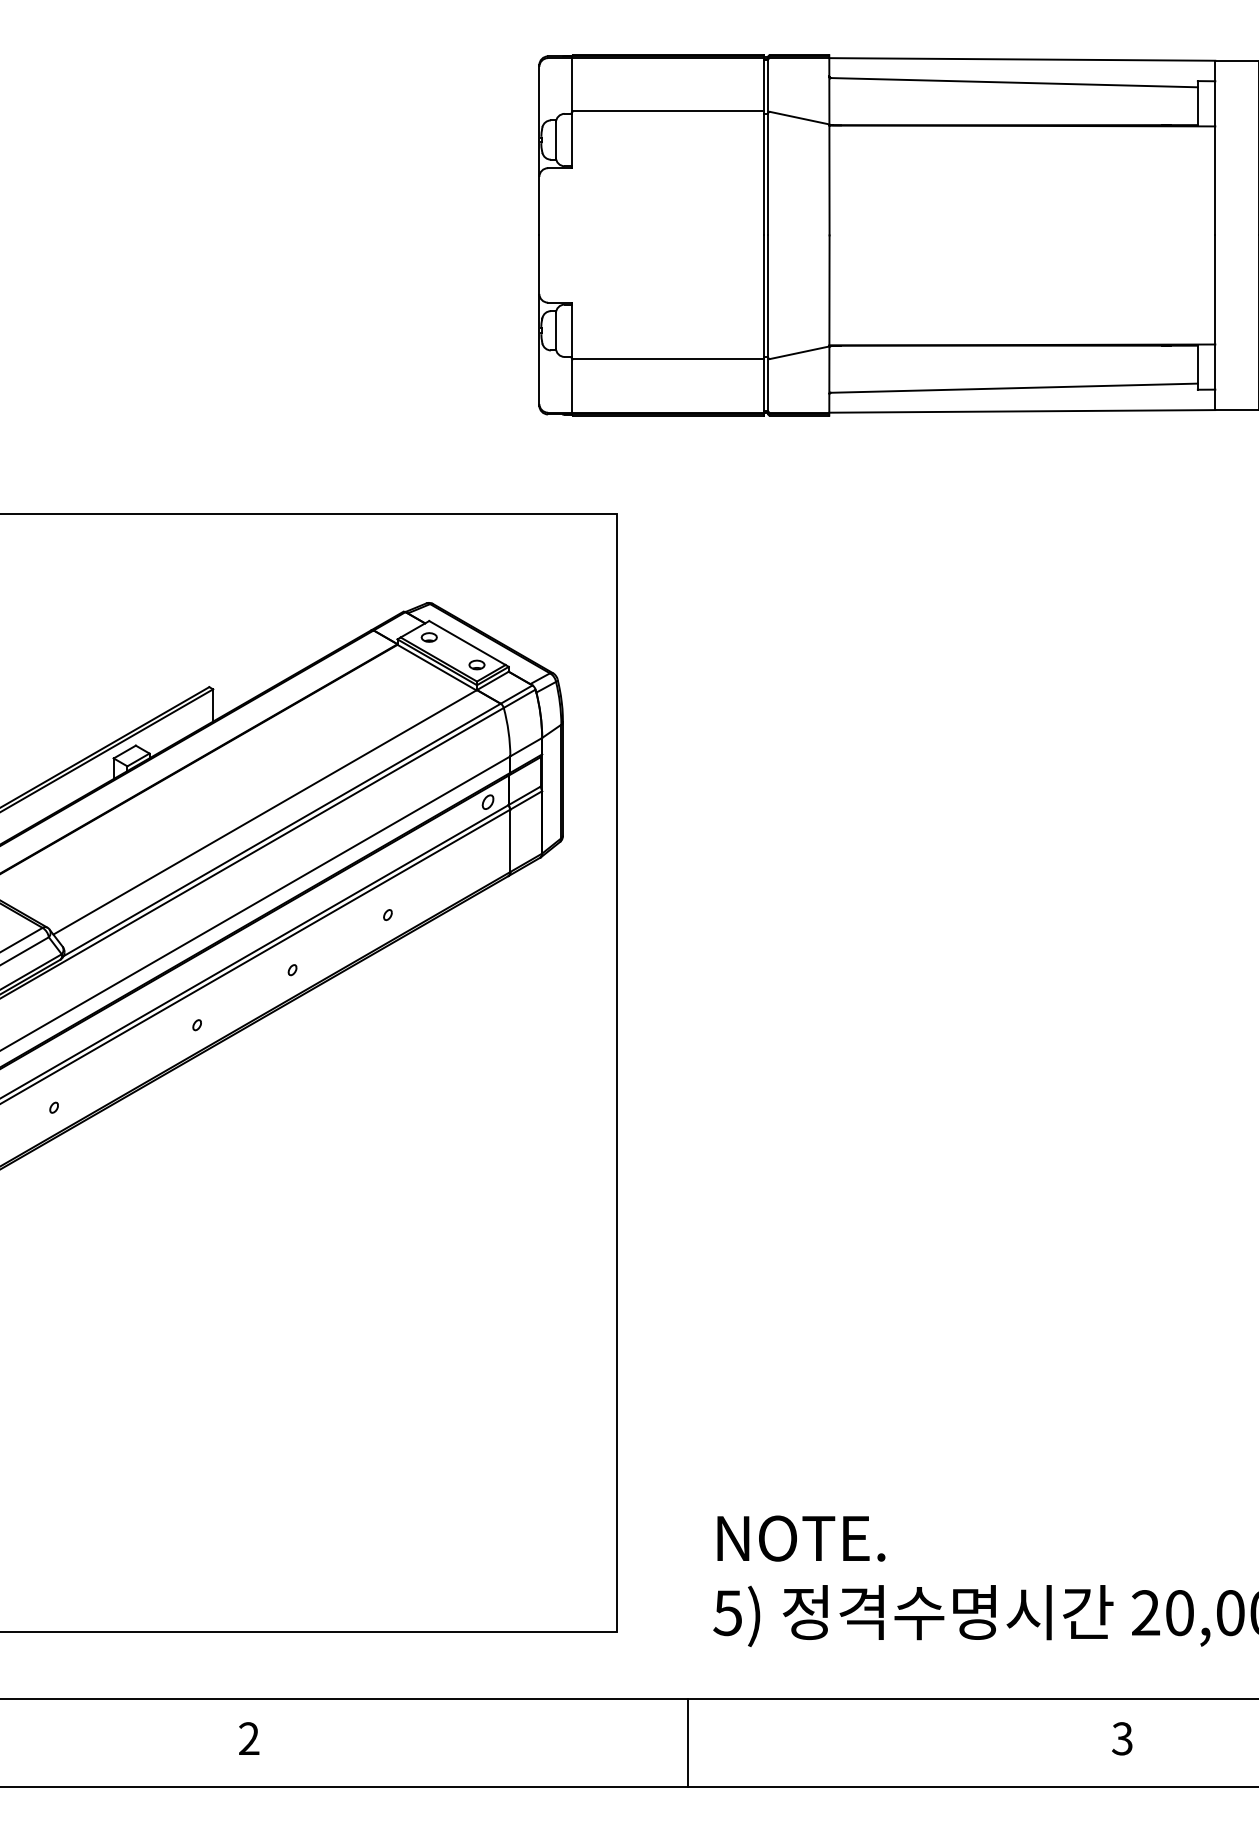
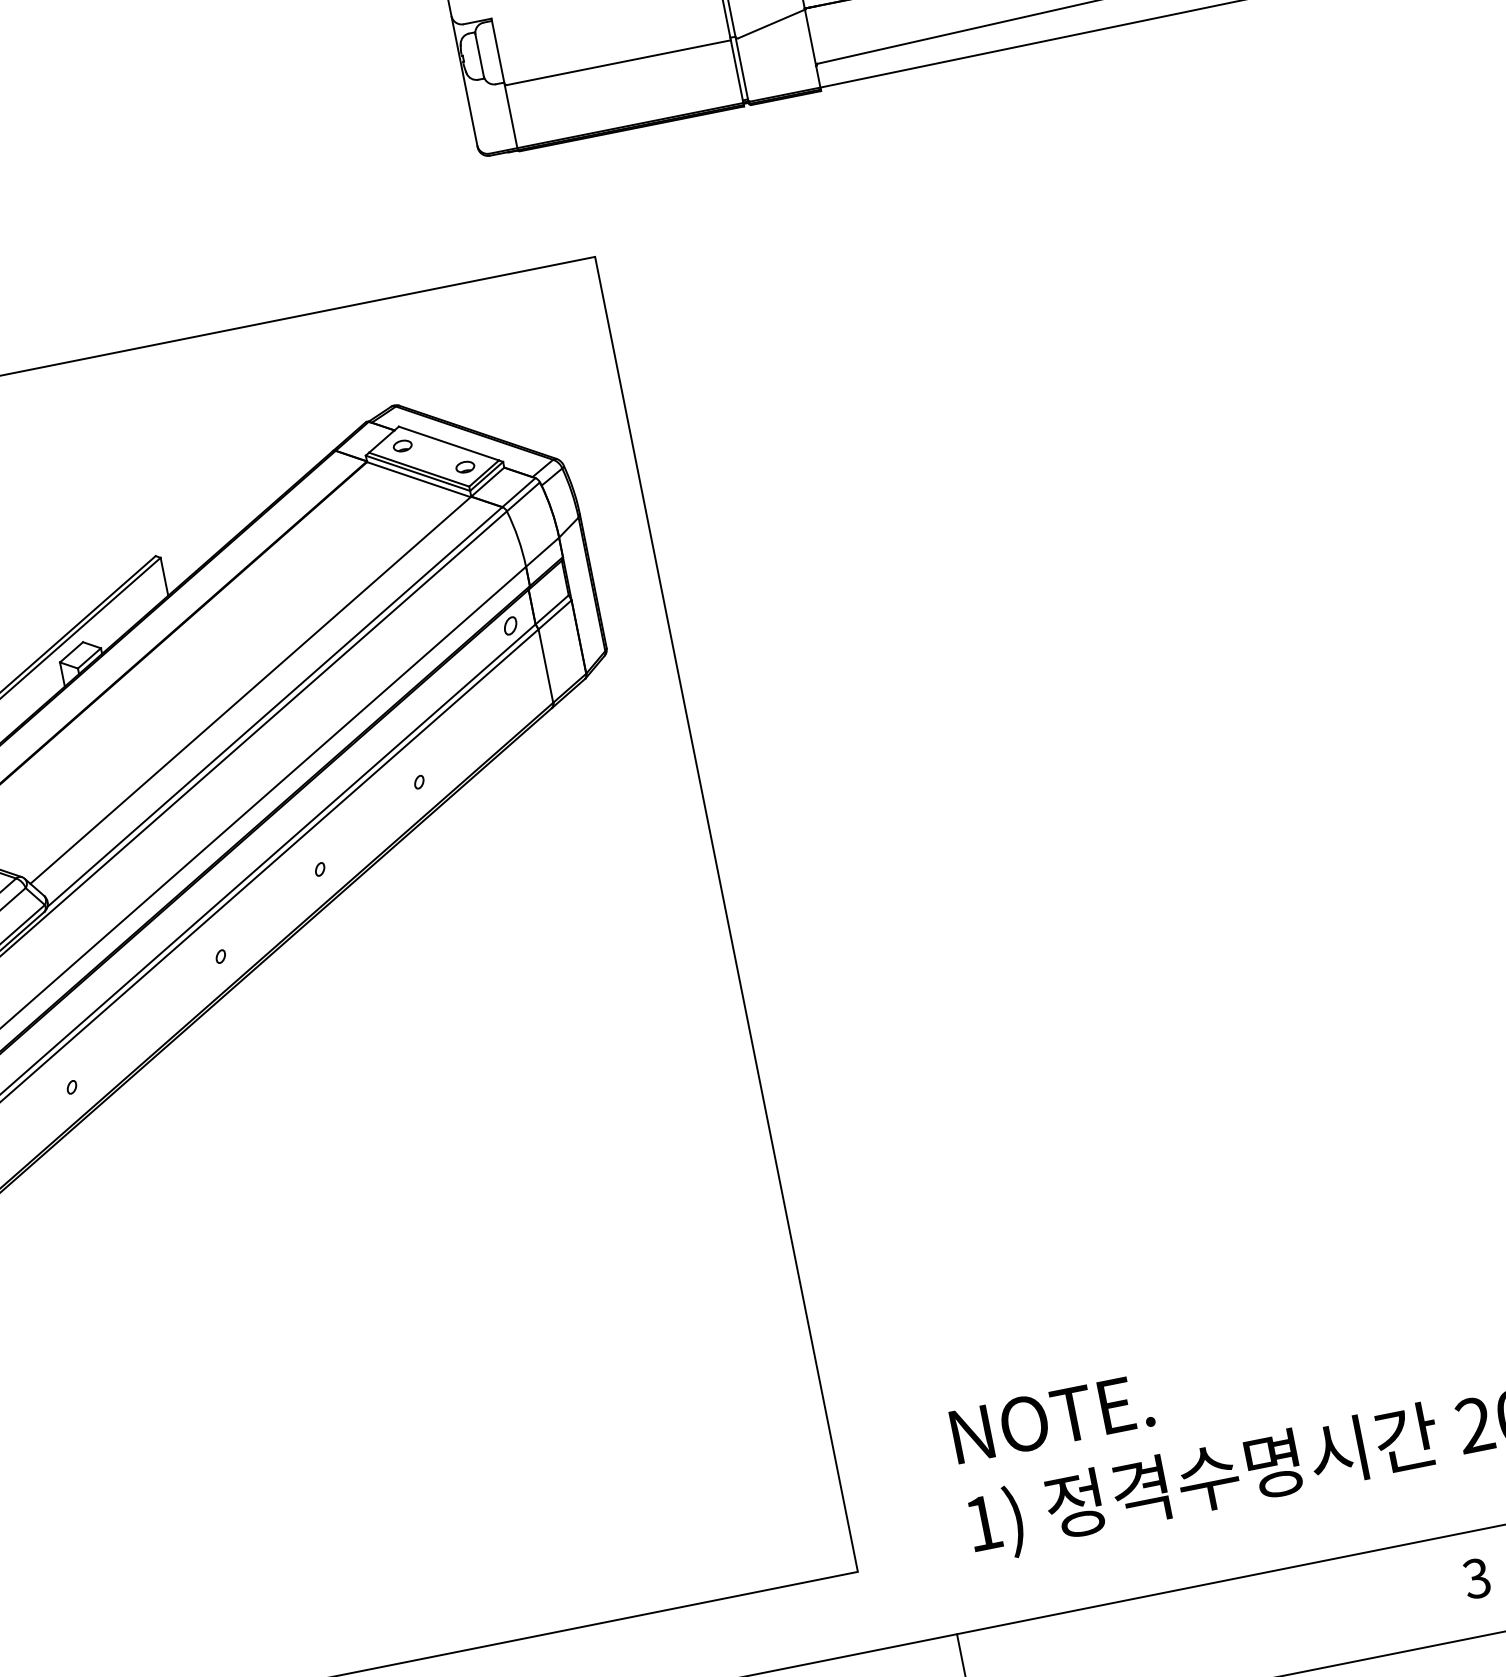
text: (727, 1613) -> (982, 1523), 5) -> 1)

